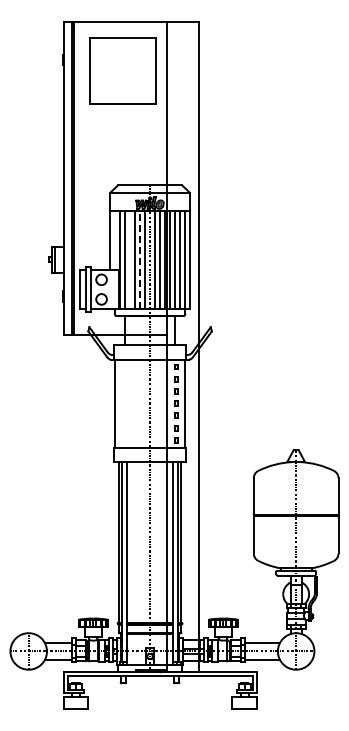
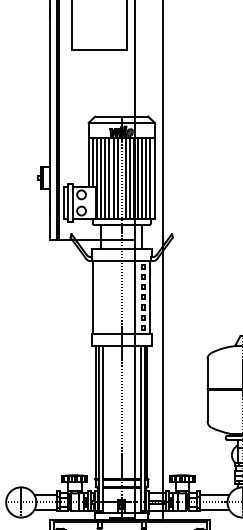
line: (115, 240) -> (93, 162), added
line: (130, 260) -> (105, 178), added
line: (140, 260) -> (113, 178), dashed -> solid

